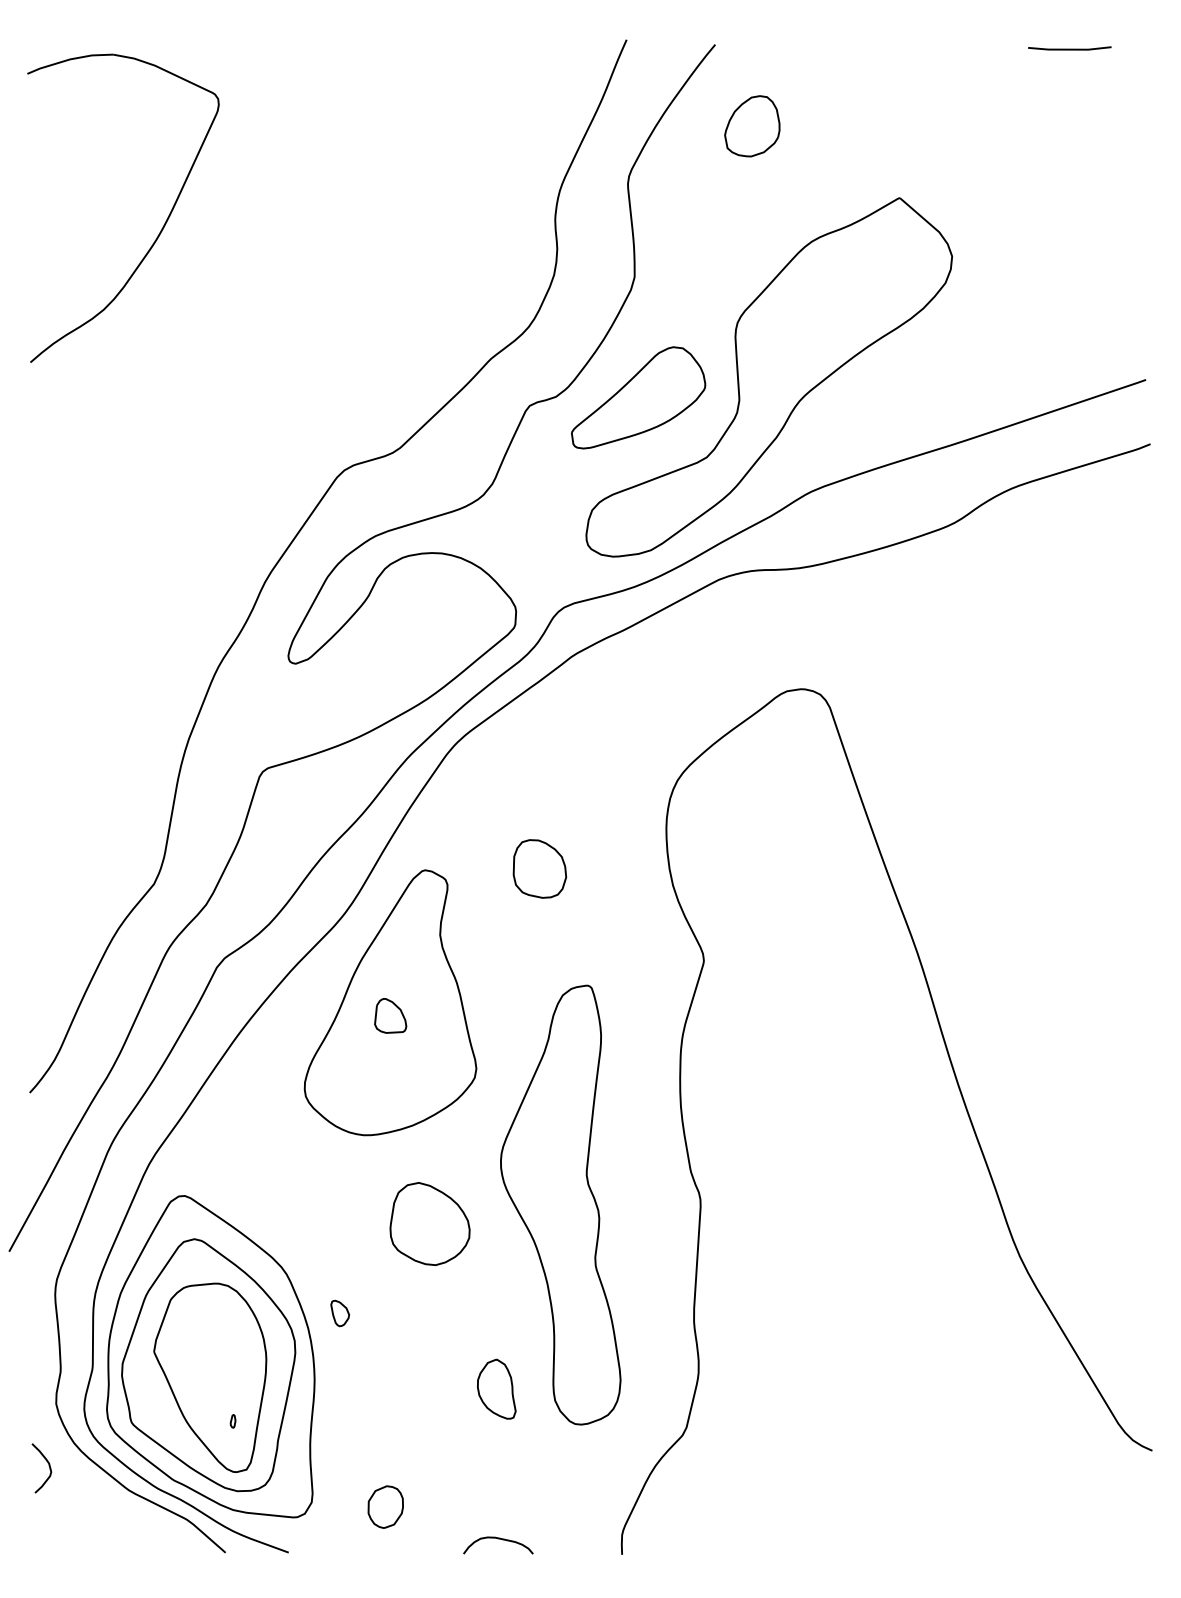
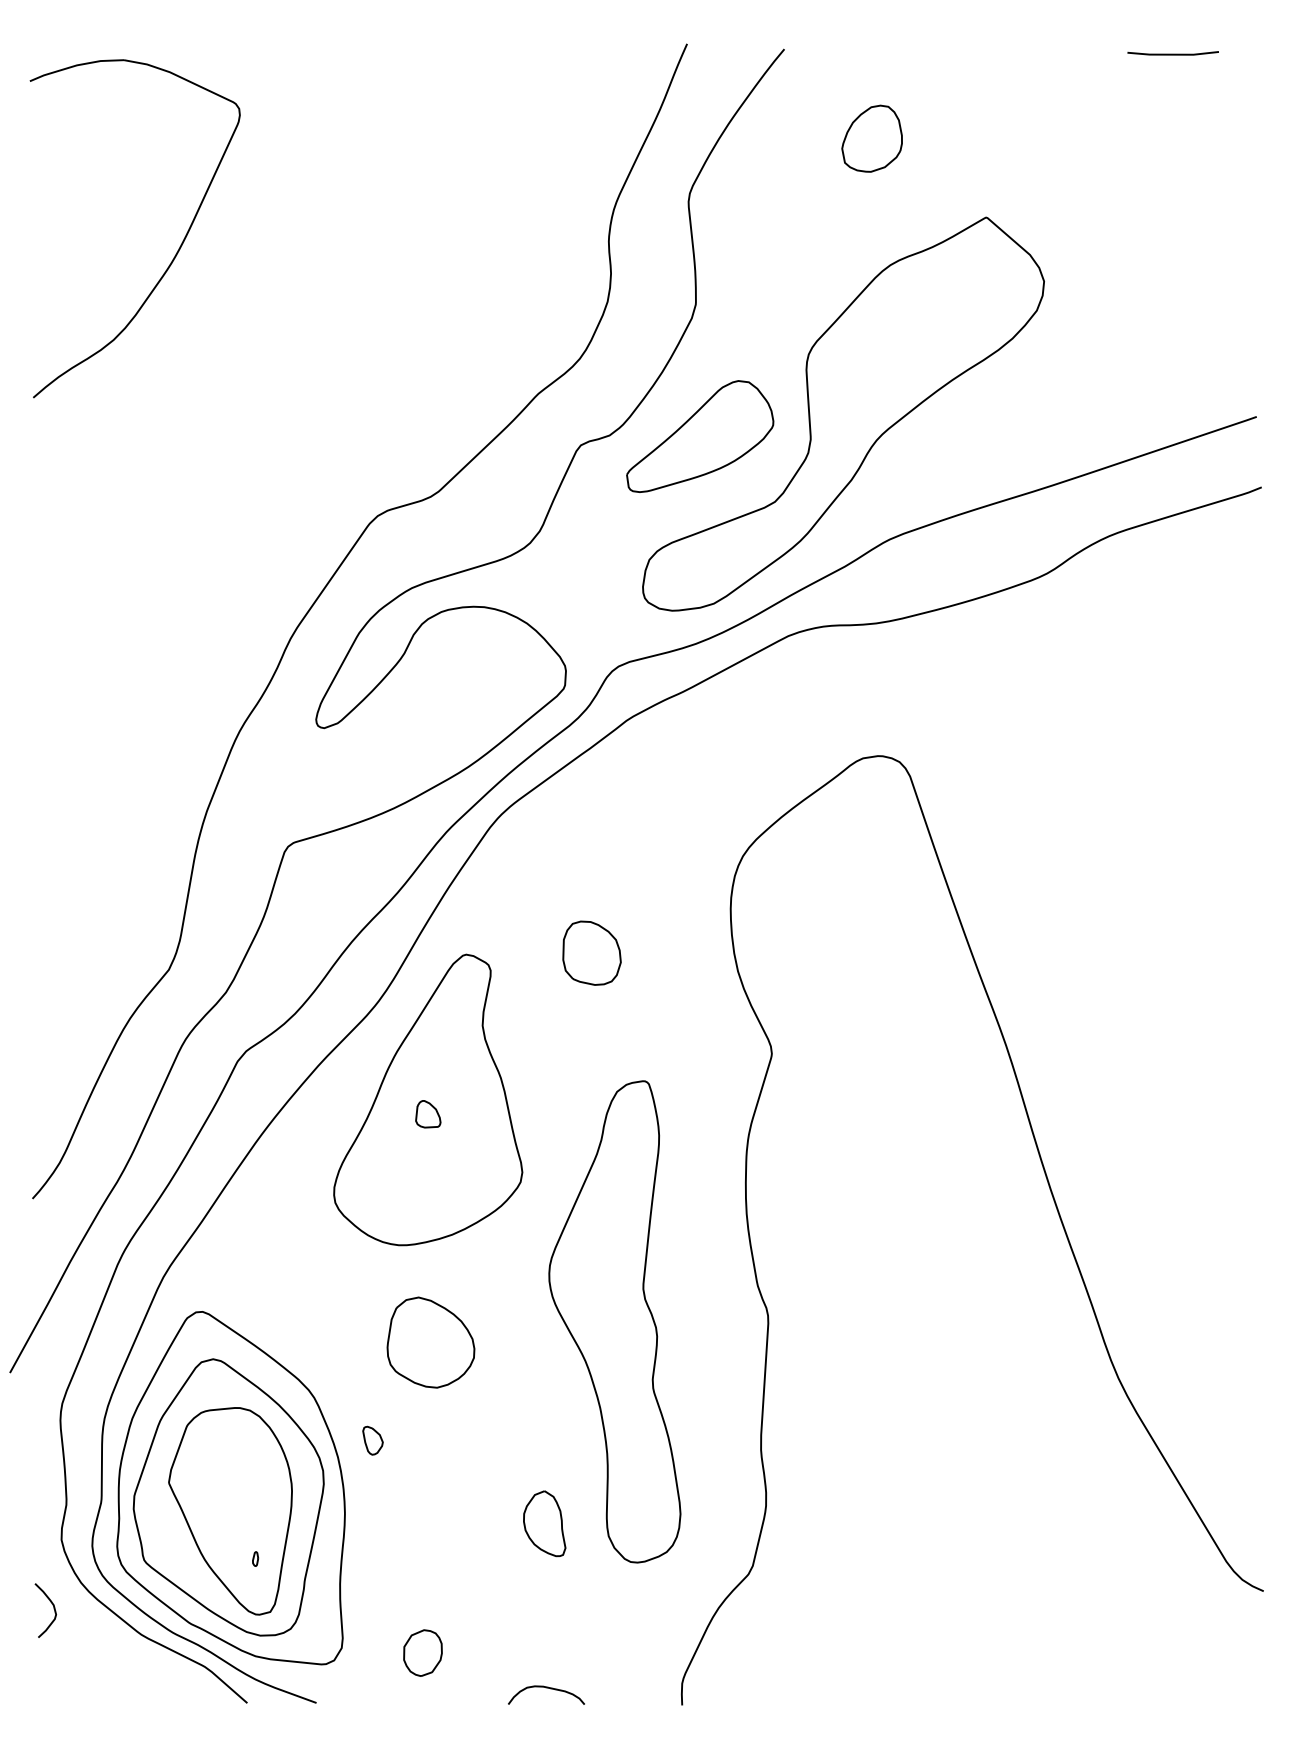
part: (752, 126) -> (872, 138), moved
part: (390, 1015) -> (428, 1113), size x0.71
part: (429, 1224) -> (430, 1343), moved

